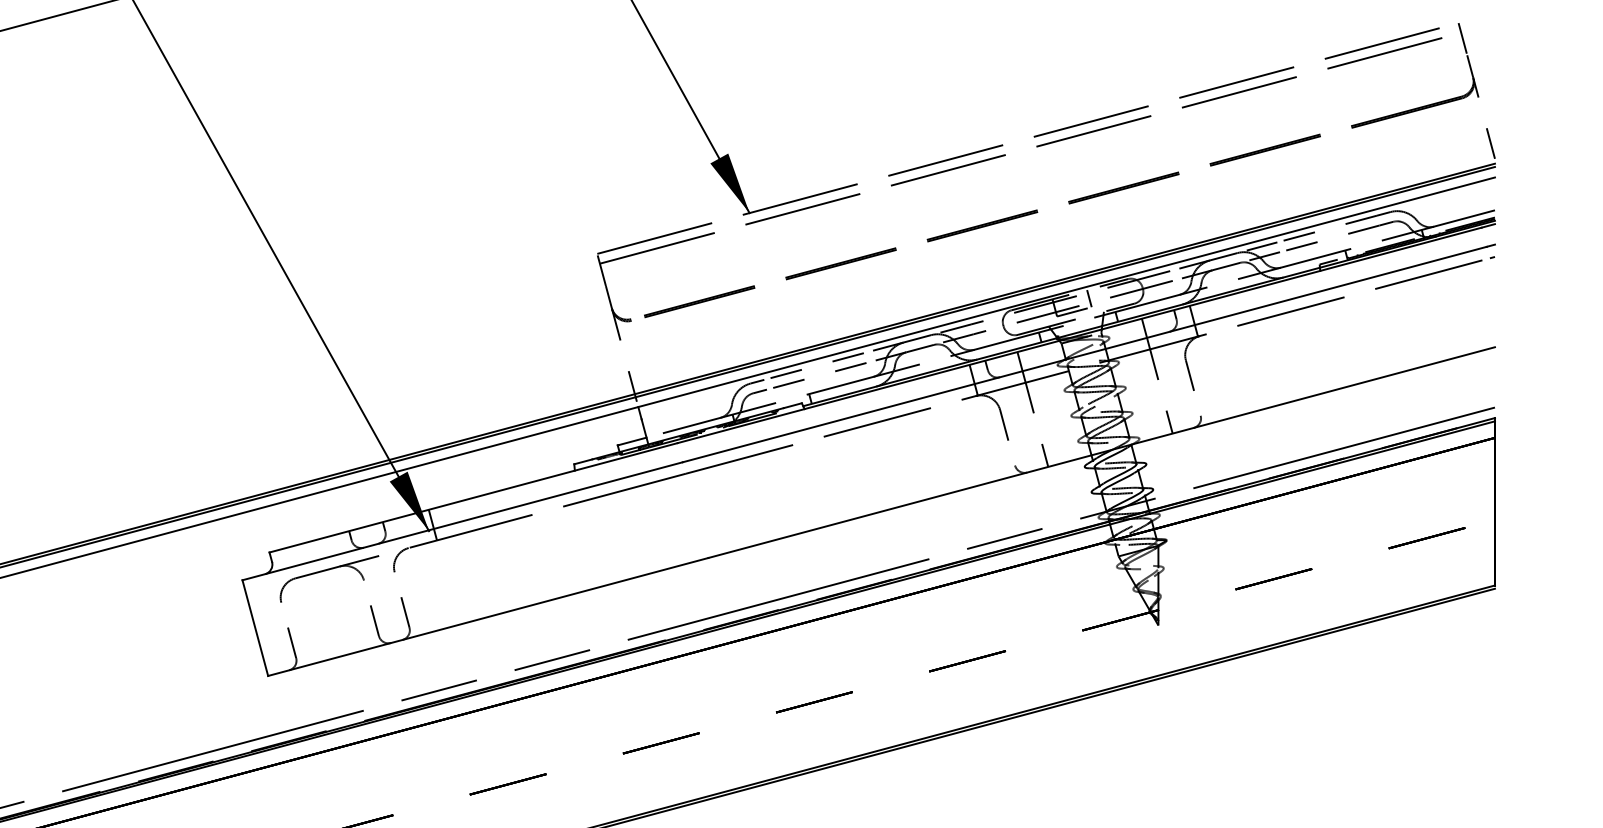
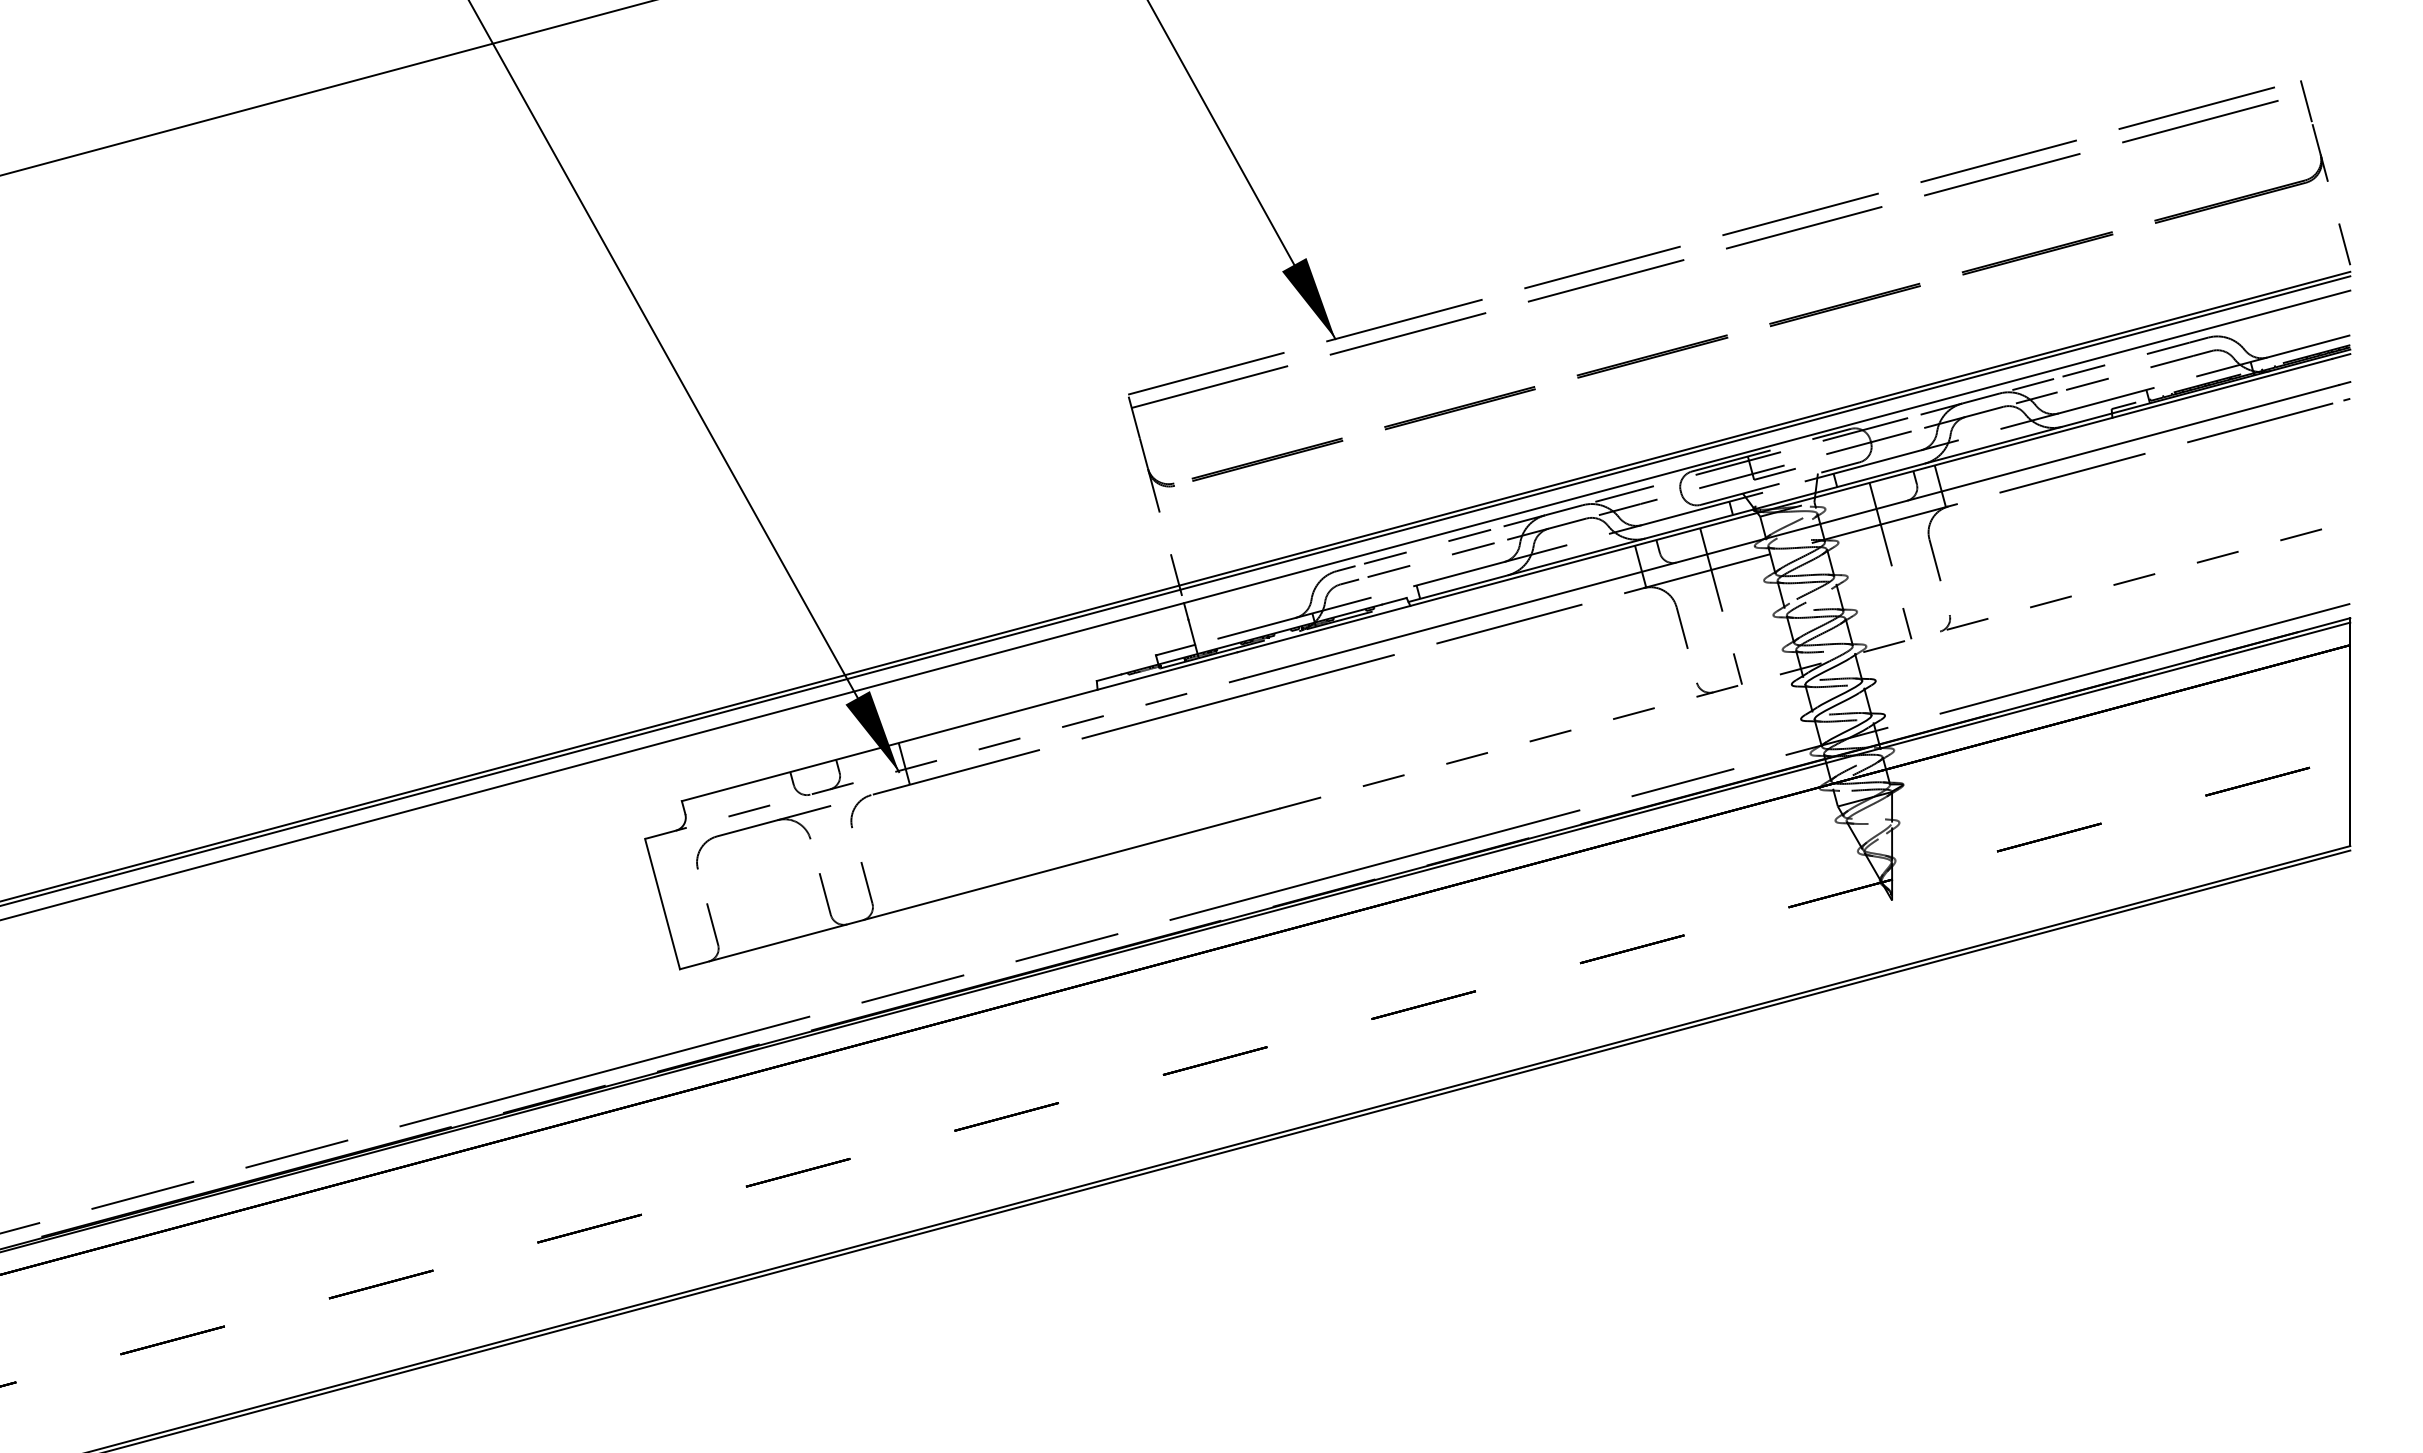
line: (1089, 298) -> (1798, 455), removed
line: (1102, 452) -> (1815, 665), solid -> dashed
line: (463, 521) -> (945, 758), solid -> dashed

